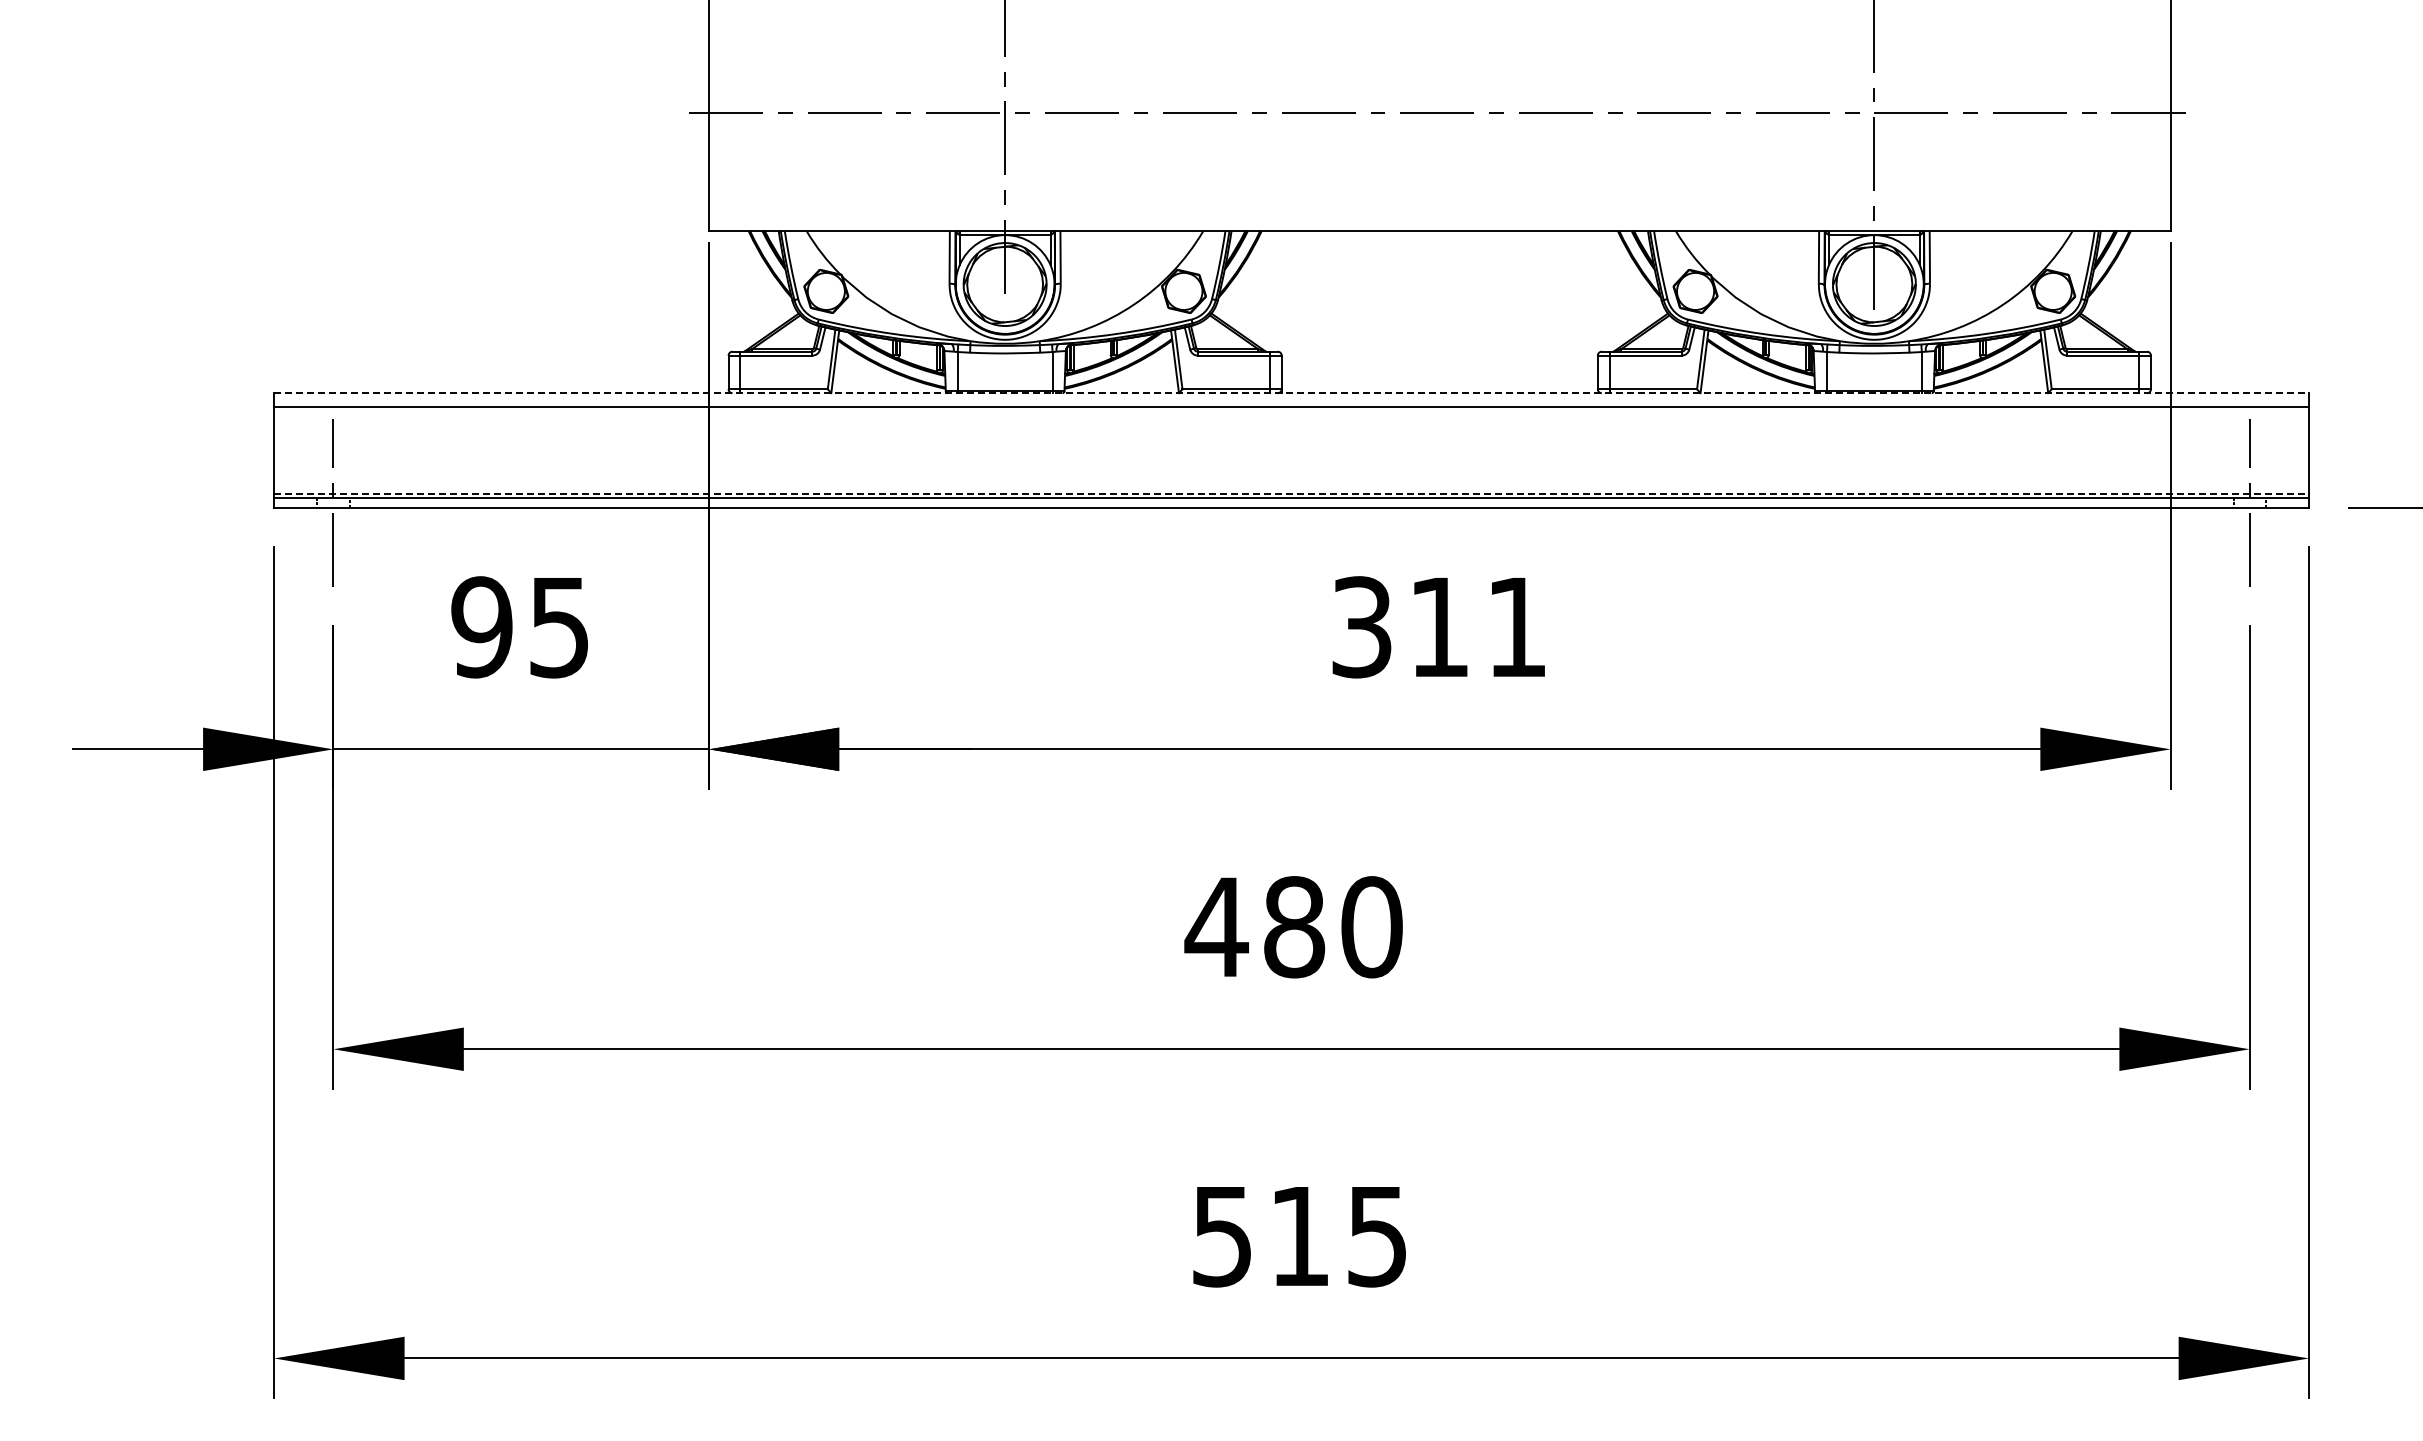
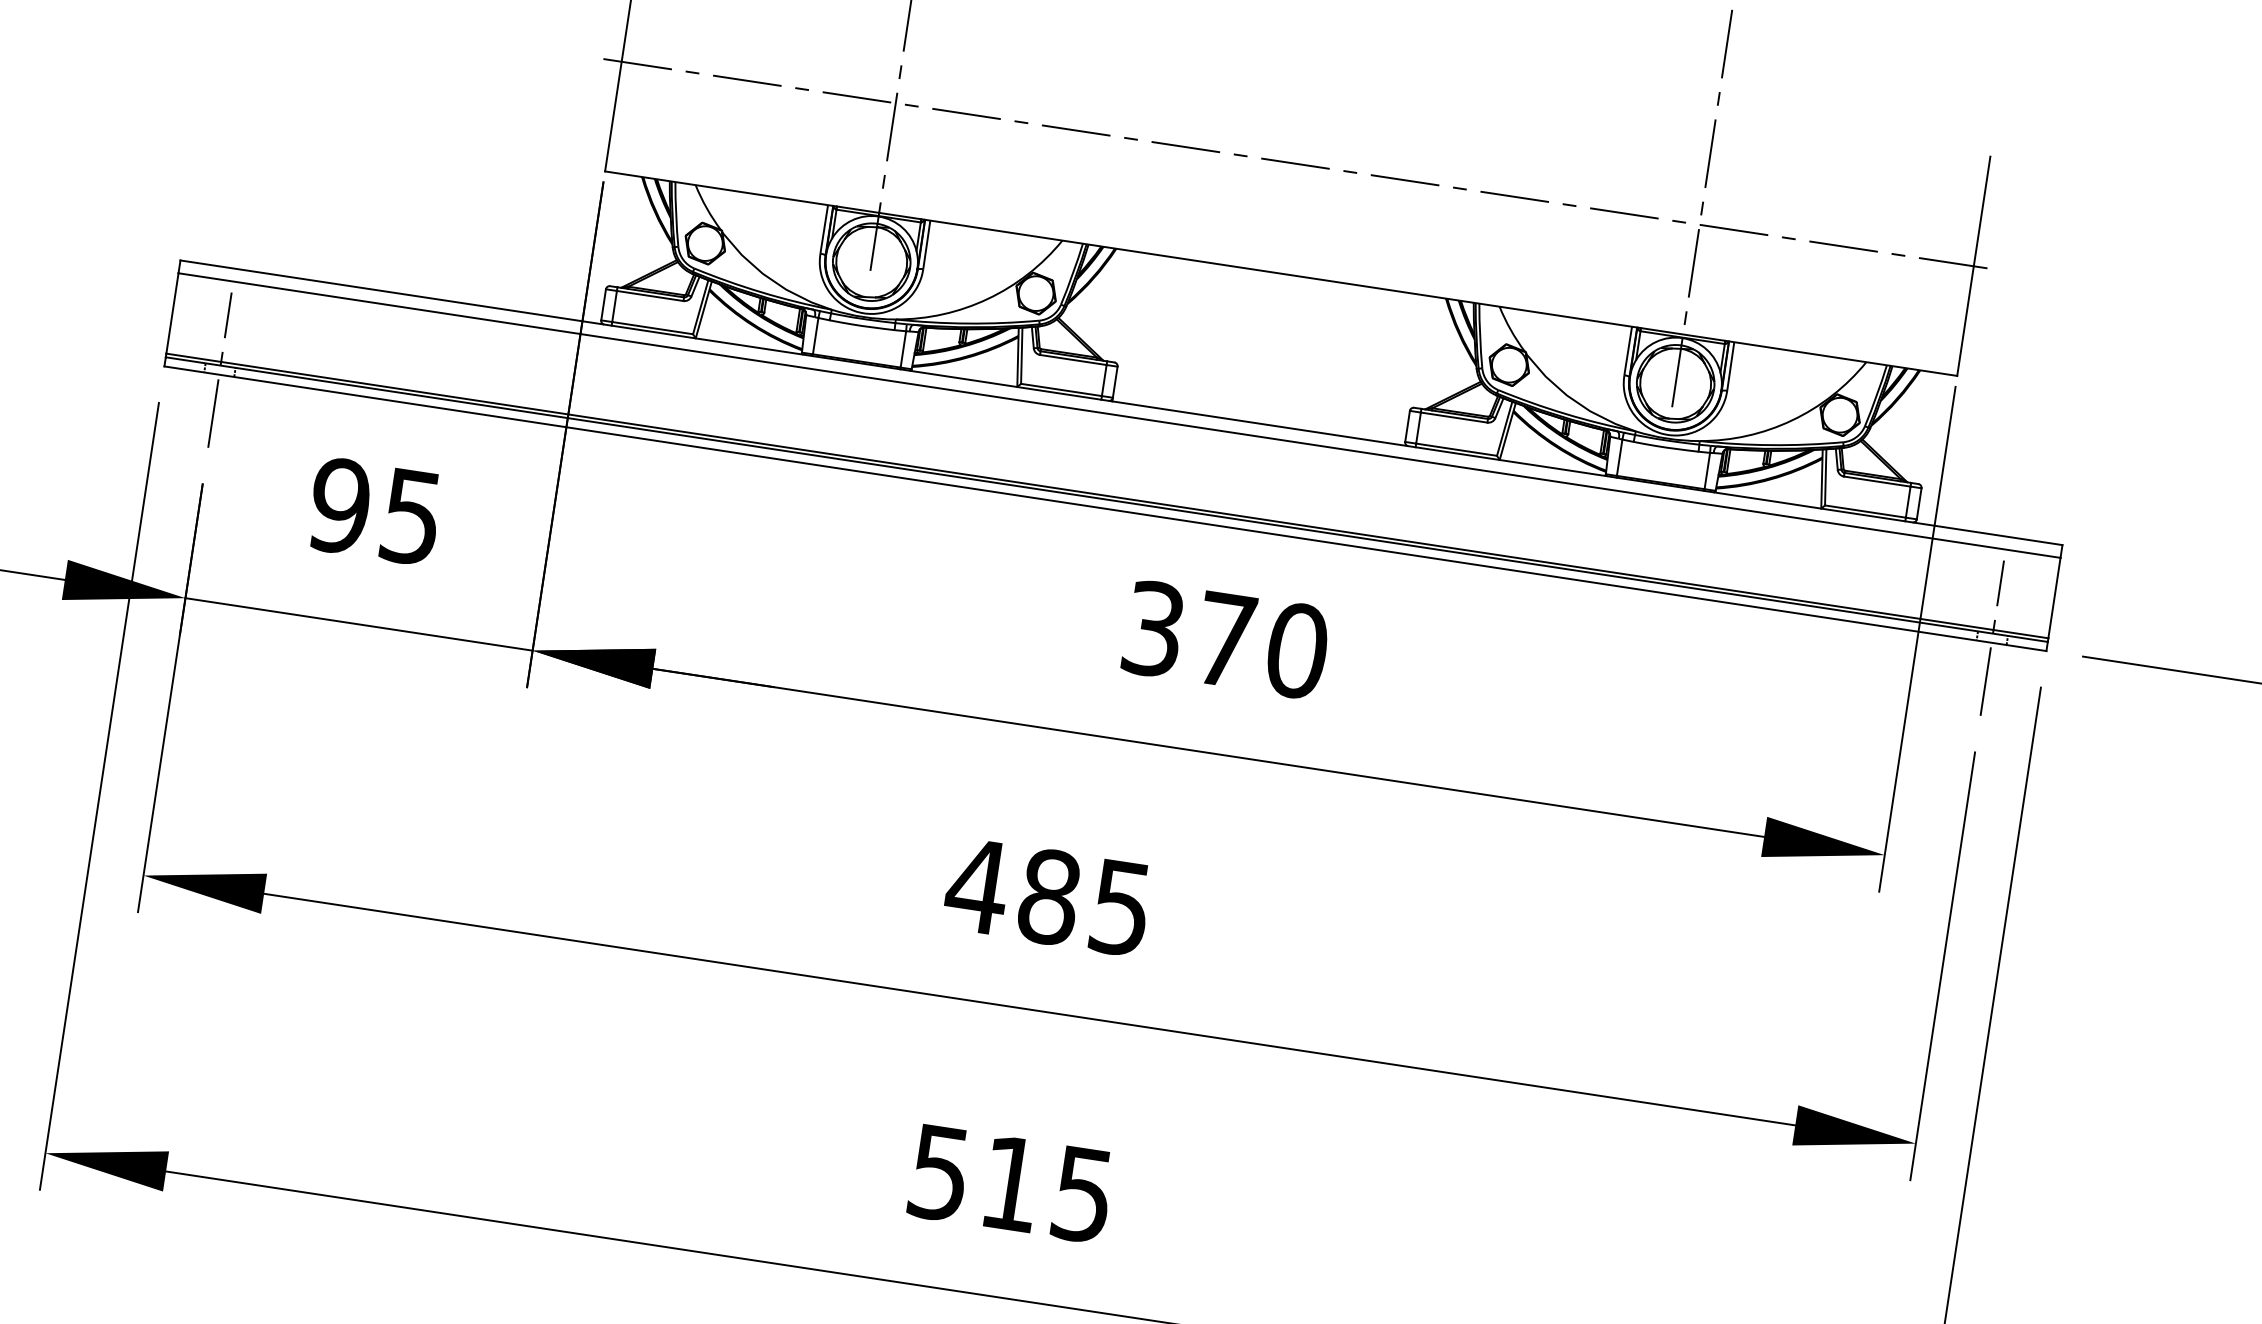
line: (1292, 393) -> (1122, 403), dashed -> solid
line: (1292, 493) -> (1108, 495), dashed -> solid
text: (1479, 627) -> (1262, 645), 311 -> 370
text: (1371, 927) -> (1120, 908), 480 -> 485

